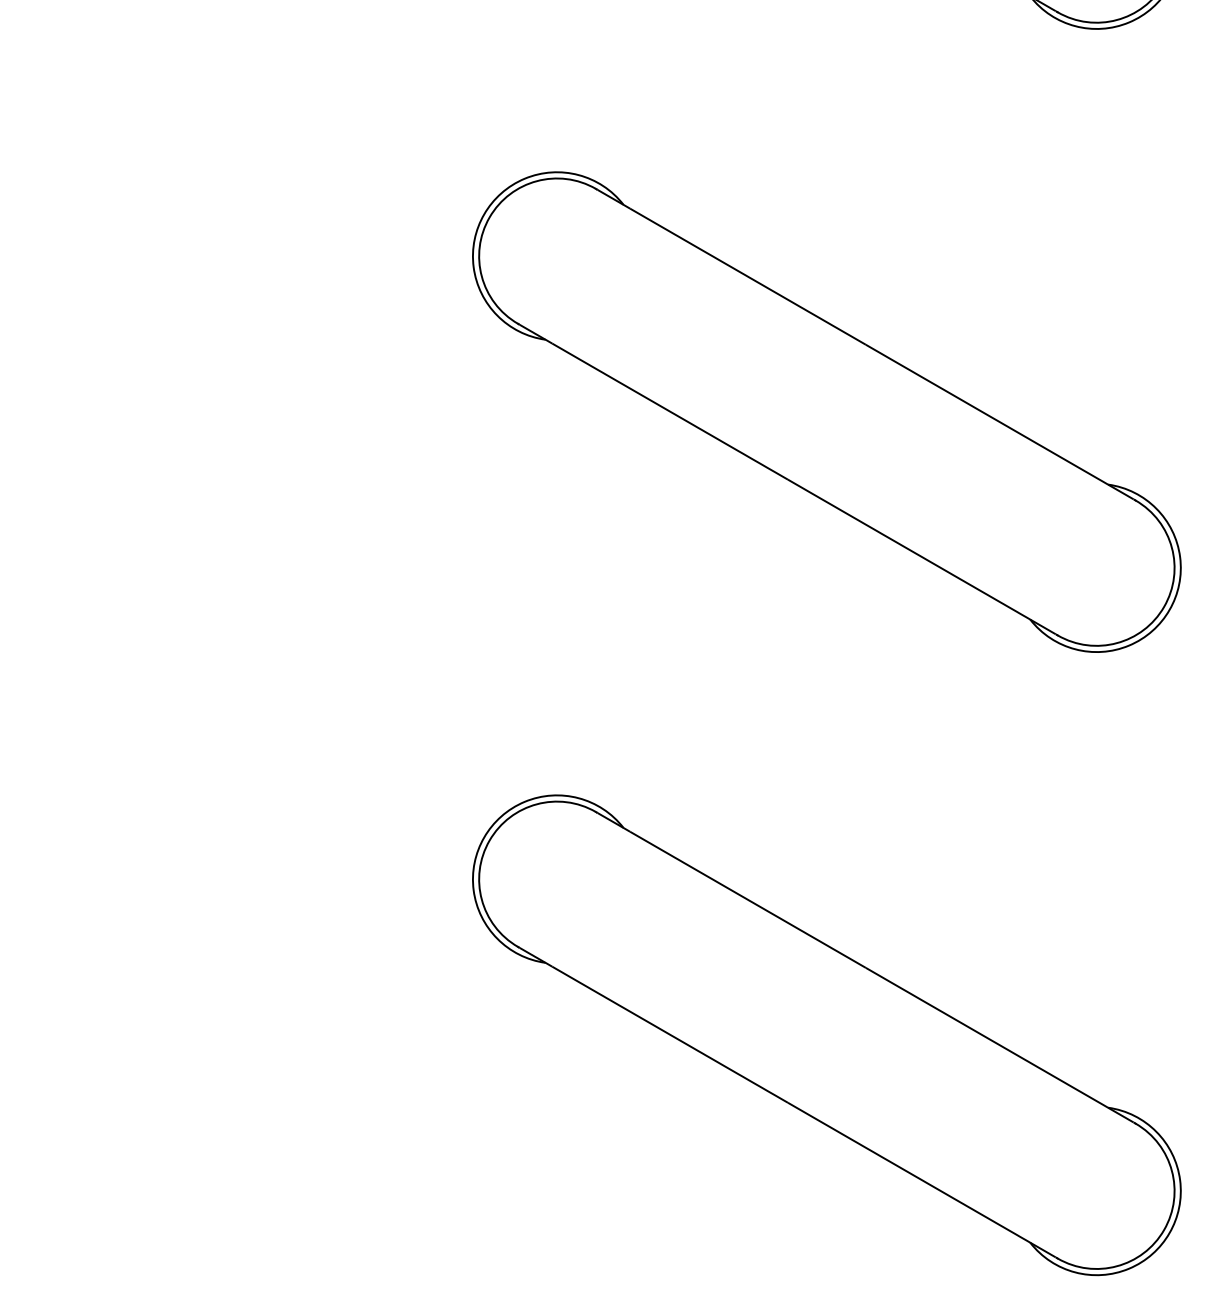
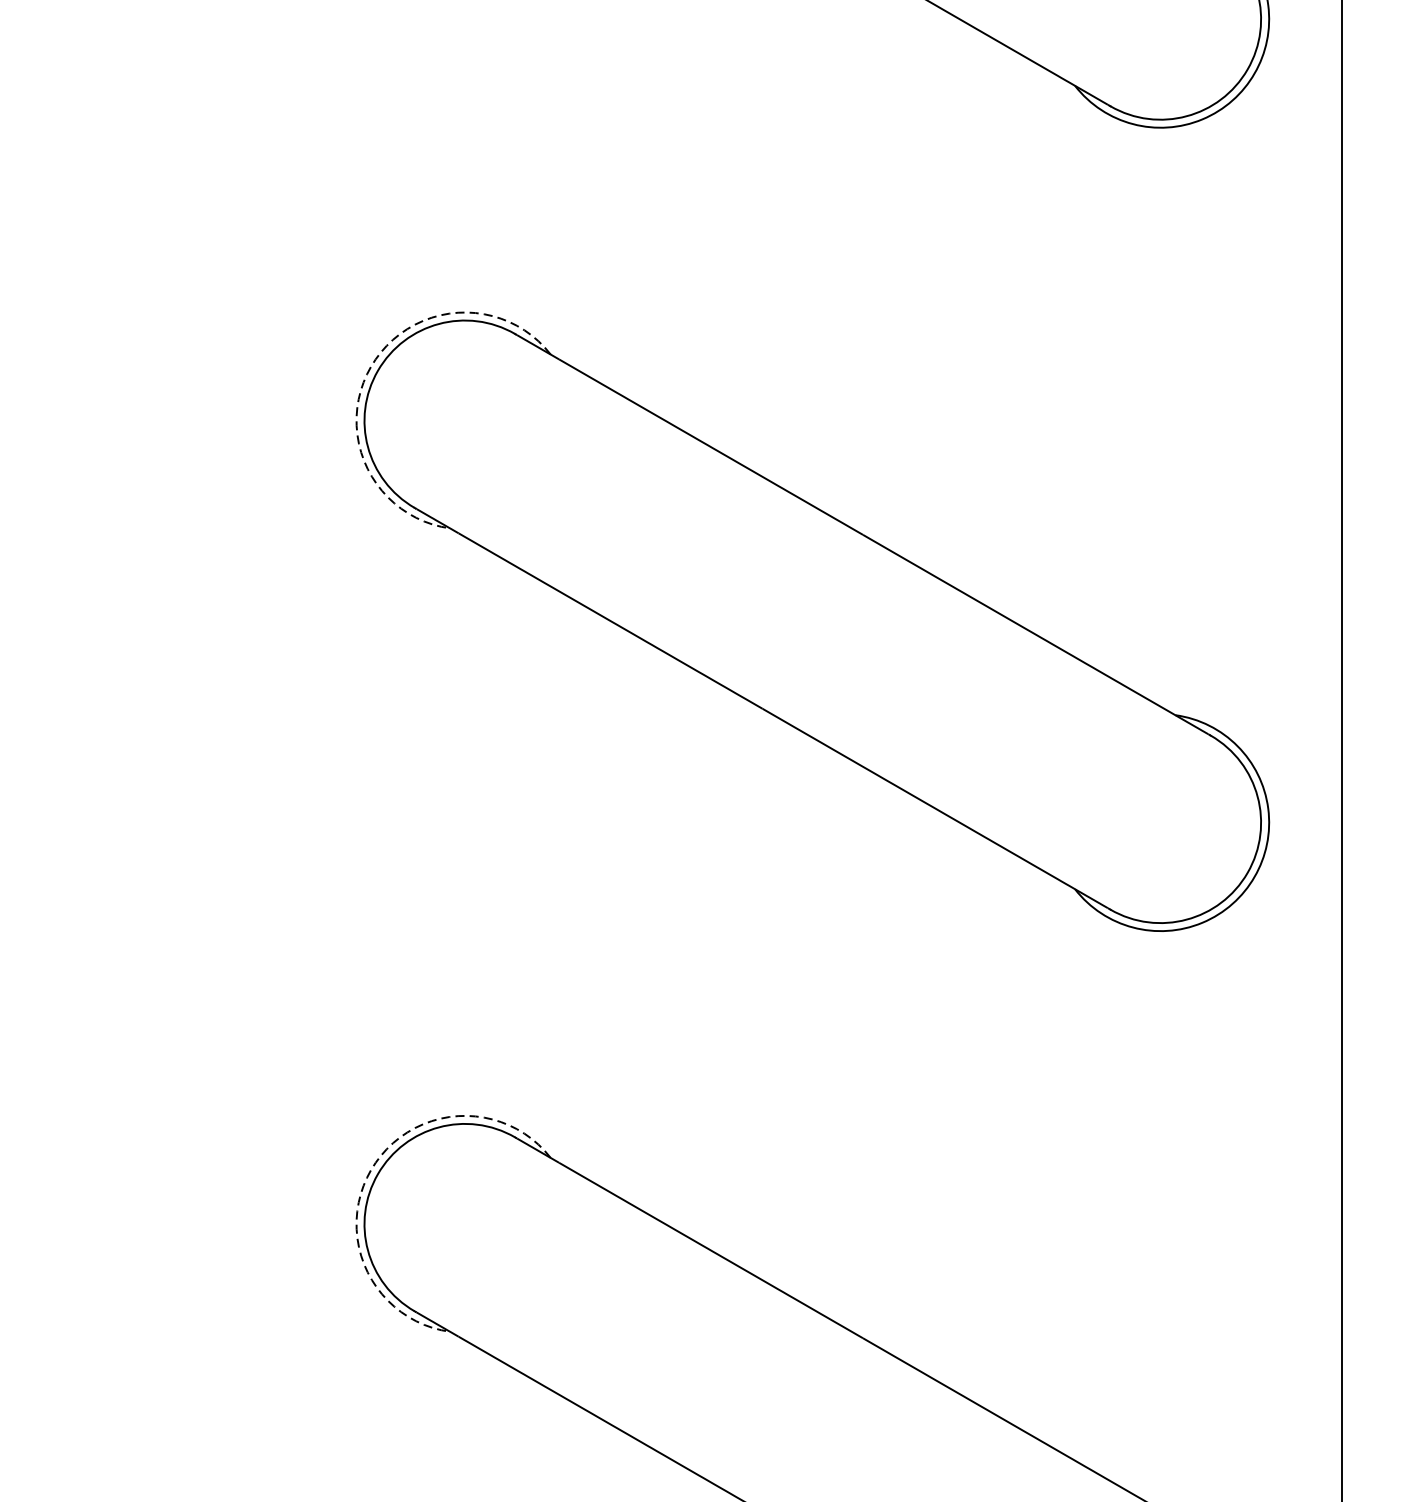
arc: (484, 214) -> (371, 366), solid -> dashed
arc: (484, 837) -> (371, 1170), solid -> dashed

